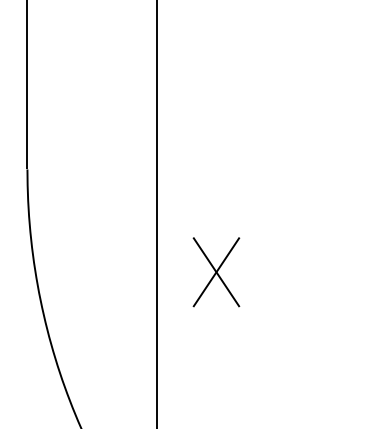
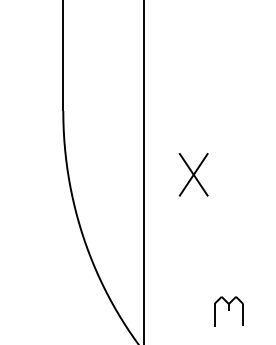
part: (216, 271) -> (193, 174), moved

